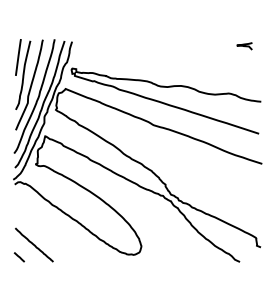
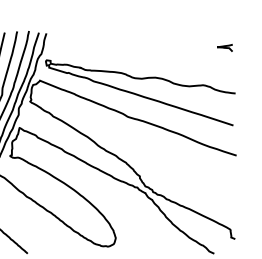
curve: (244, 46) -> (224, 48), moved

